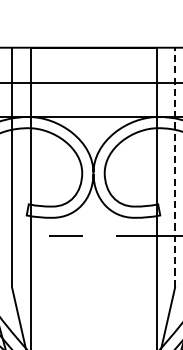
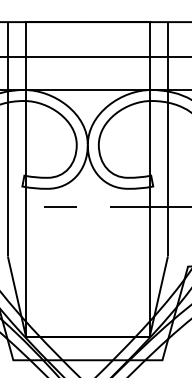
line: (174, 166) -> (167, 138), dashed -> solid

